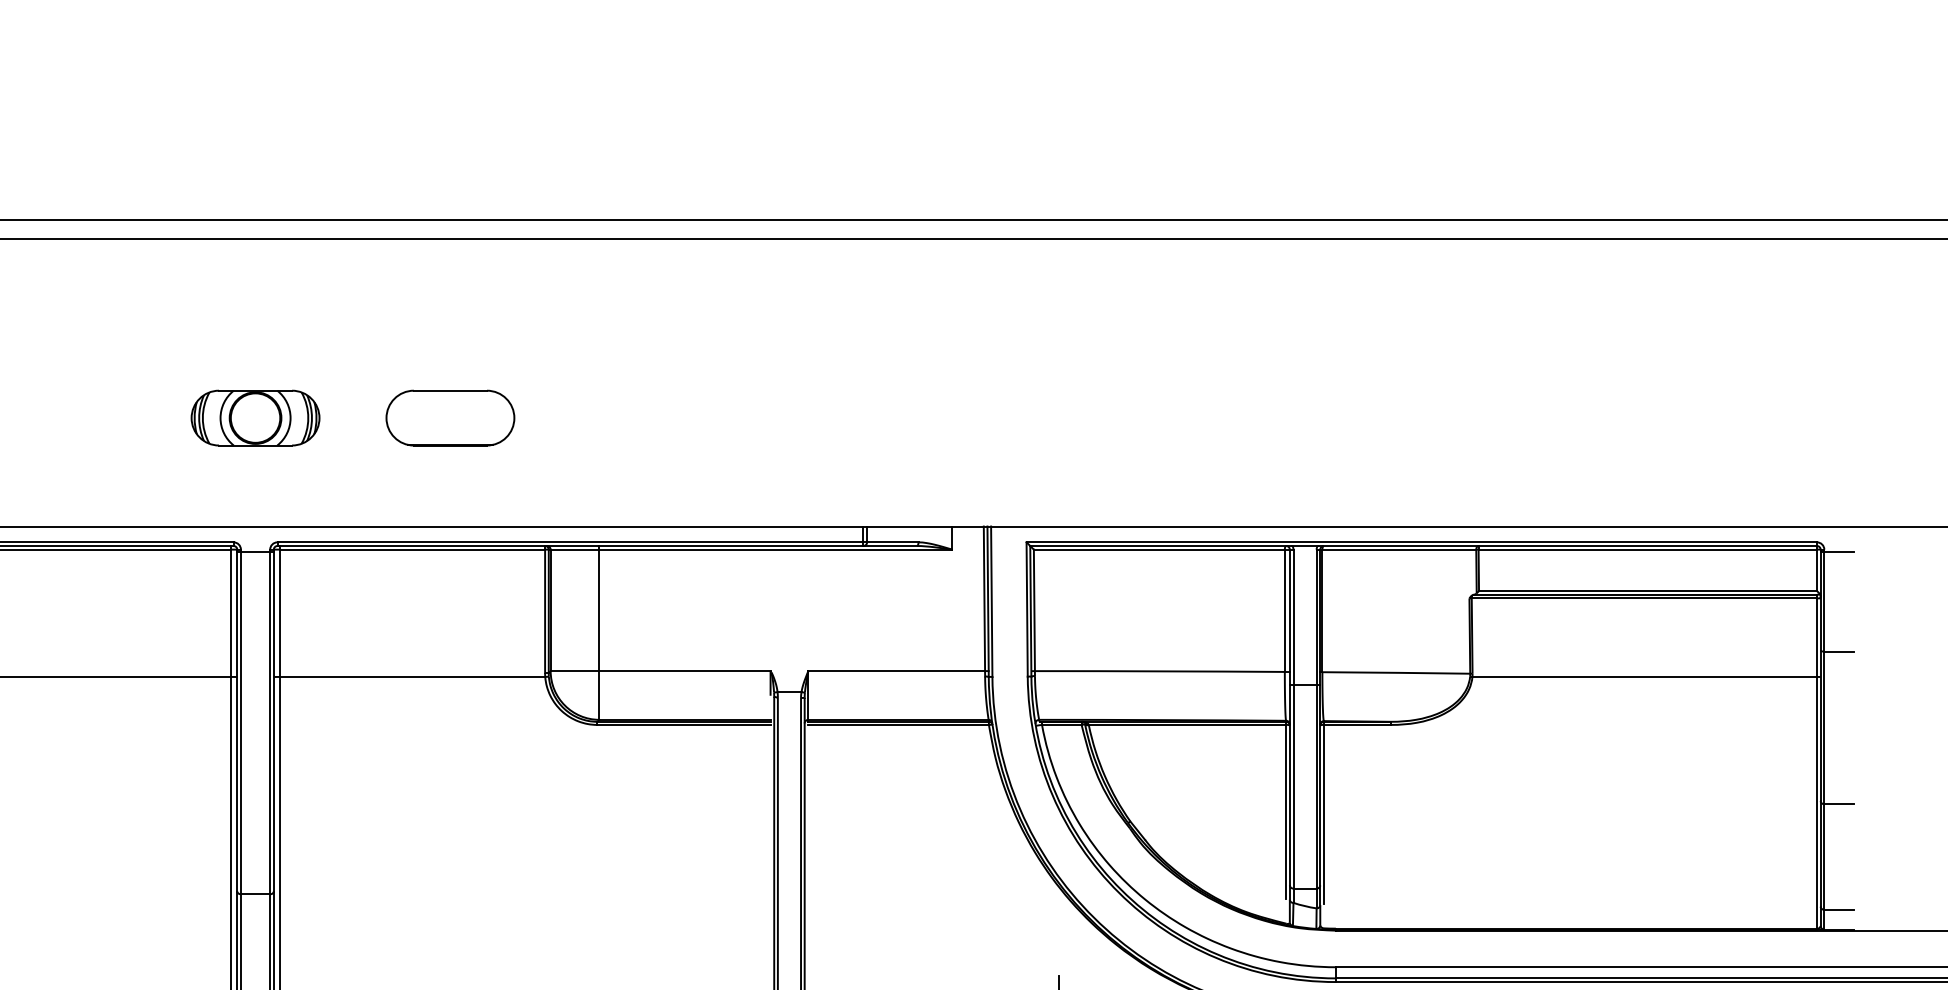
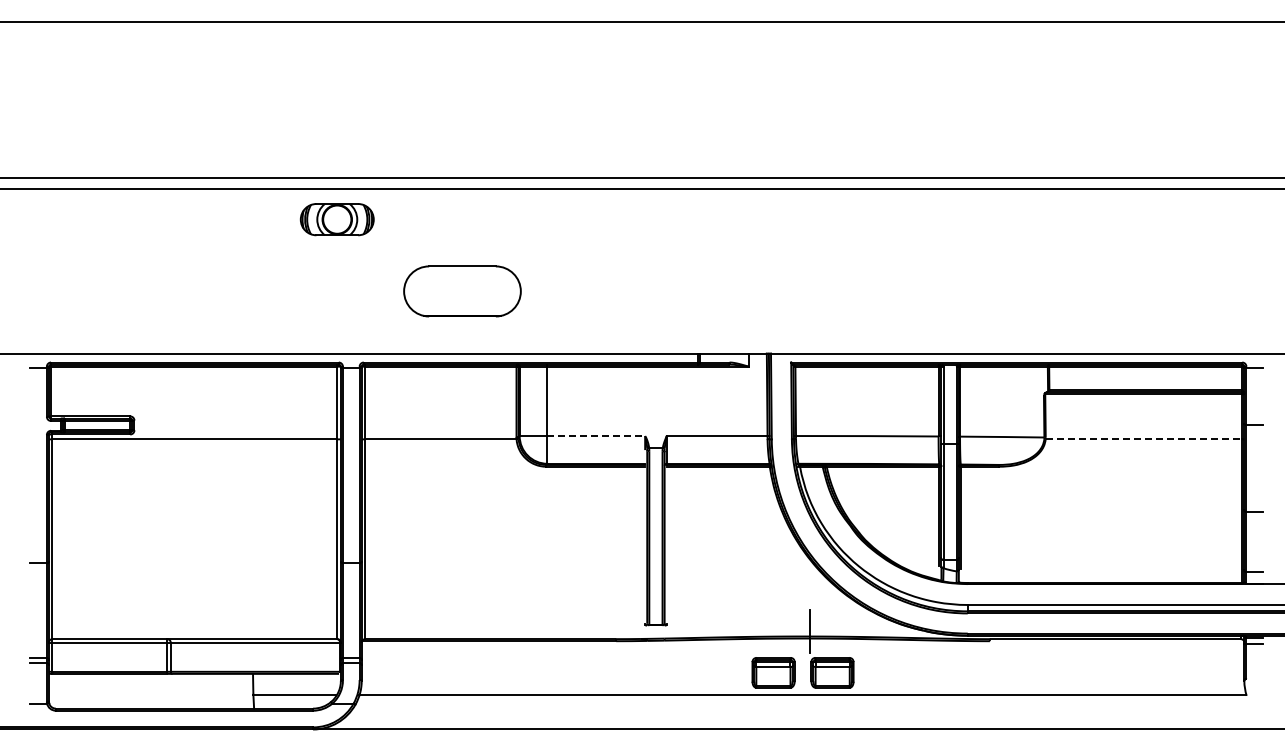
part: (254, 417) -> (336, 219), moved
part: (450, 417) -> (462, 291), size x1.6
line: (685, 671) -> (596, 436), solid -> dashed
line: (1645, 677) -> (1144, 439), solid -> dashed

